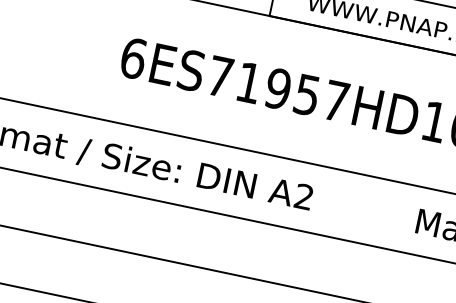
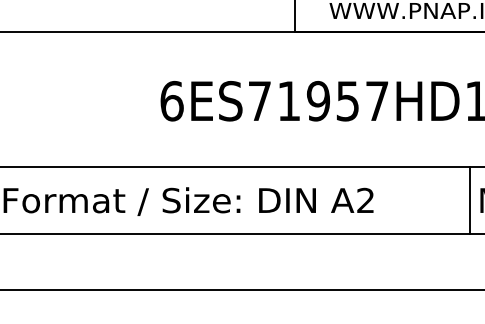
line: (406, 218) -> (469, 200), added

